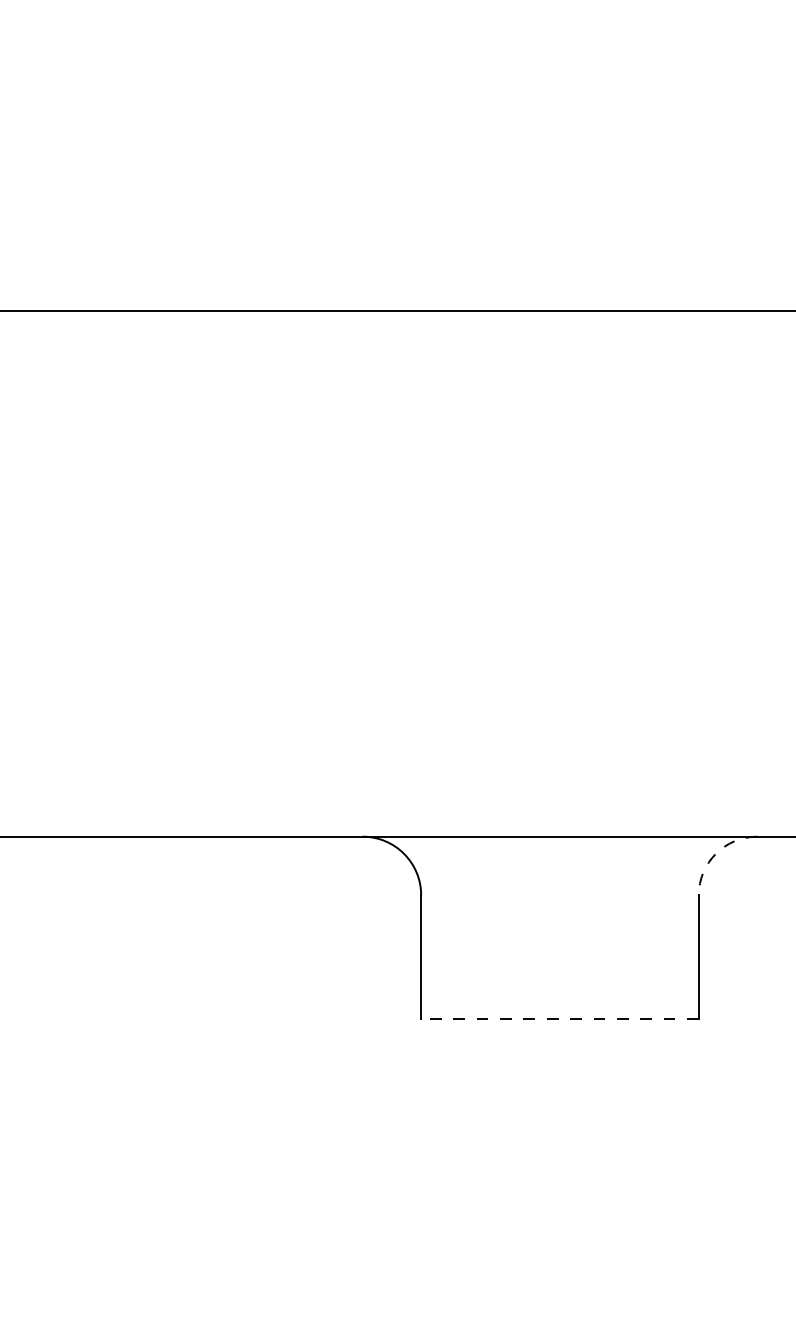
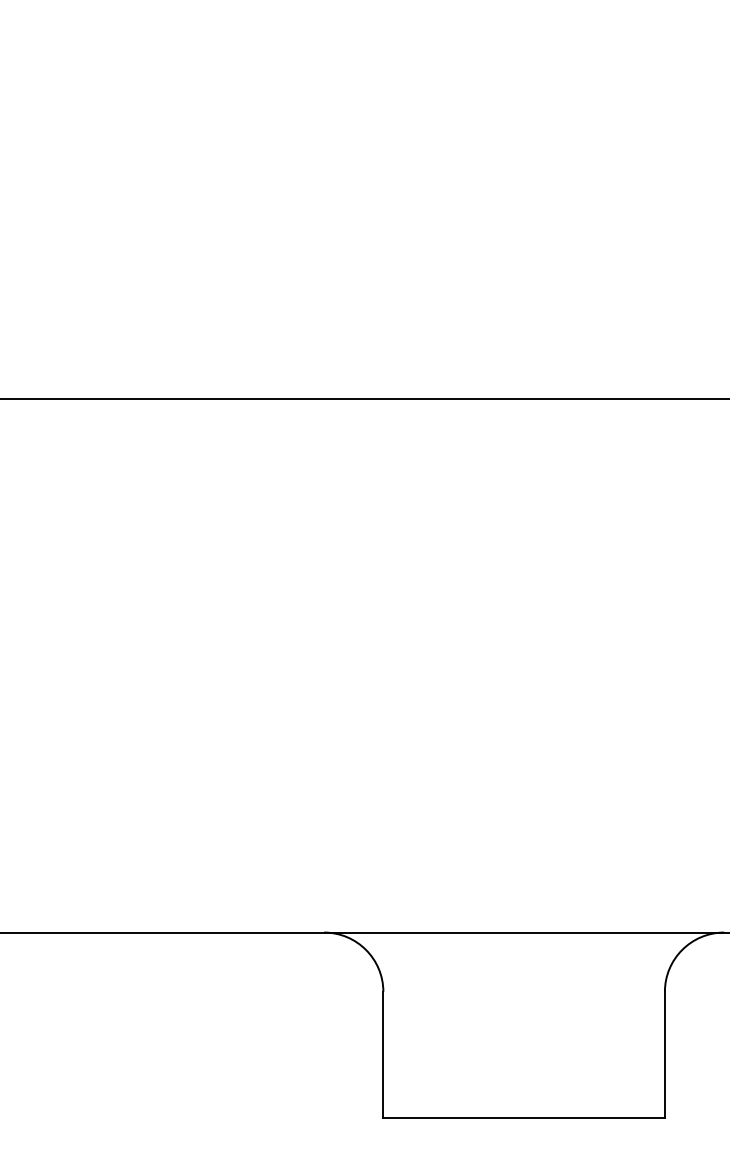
arc: (715, 853) -> (681, 949), dashed -> solid
line: (560, 1019) -> (524, 1117), dashed -> solid

